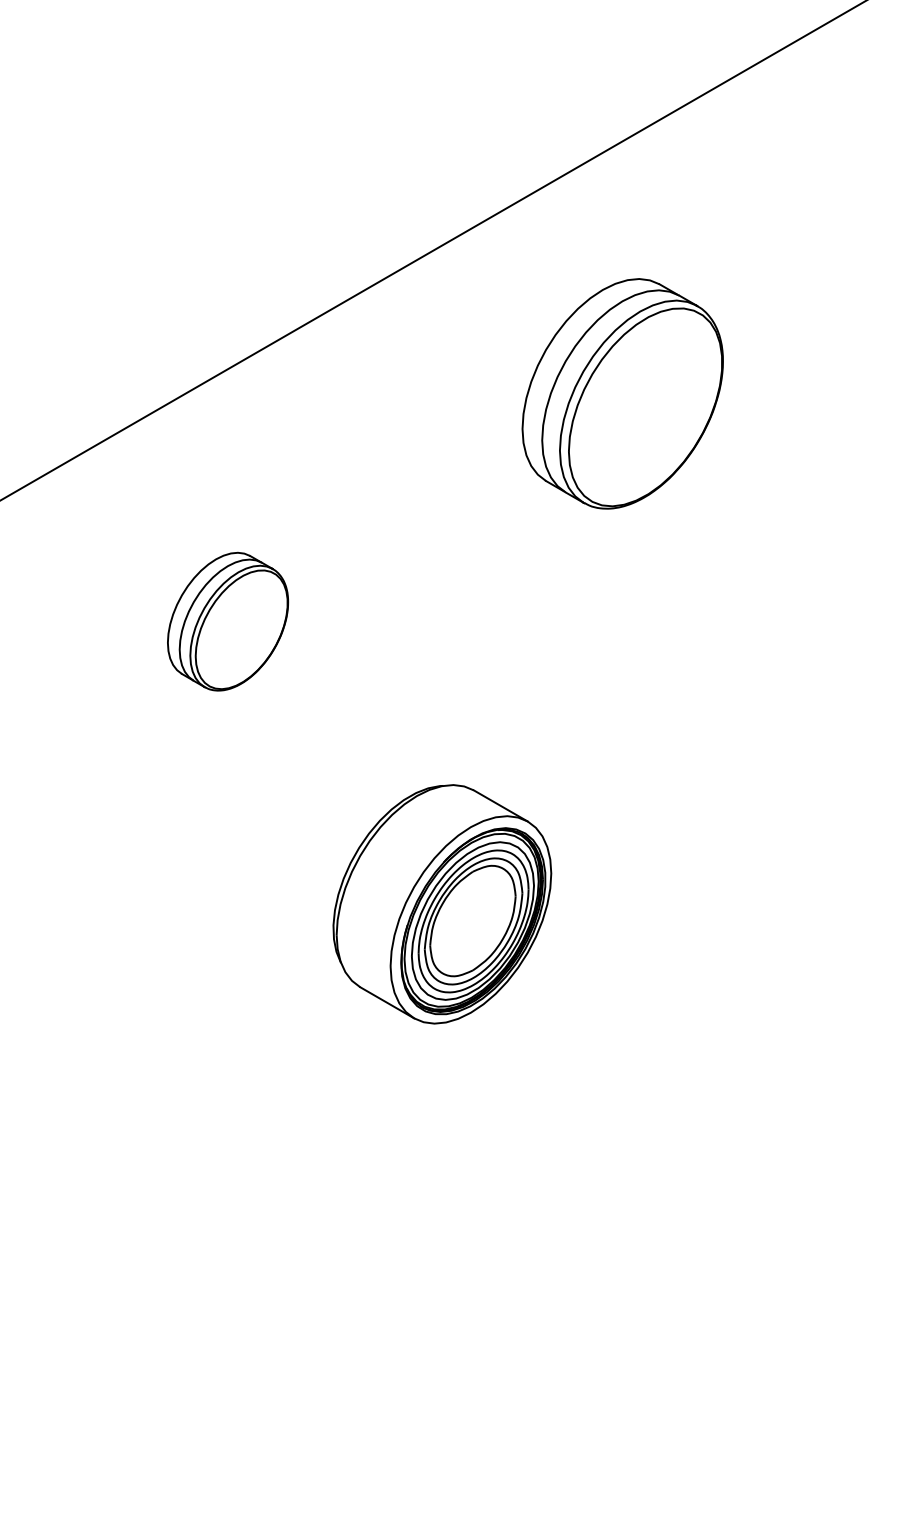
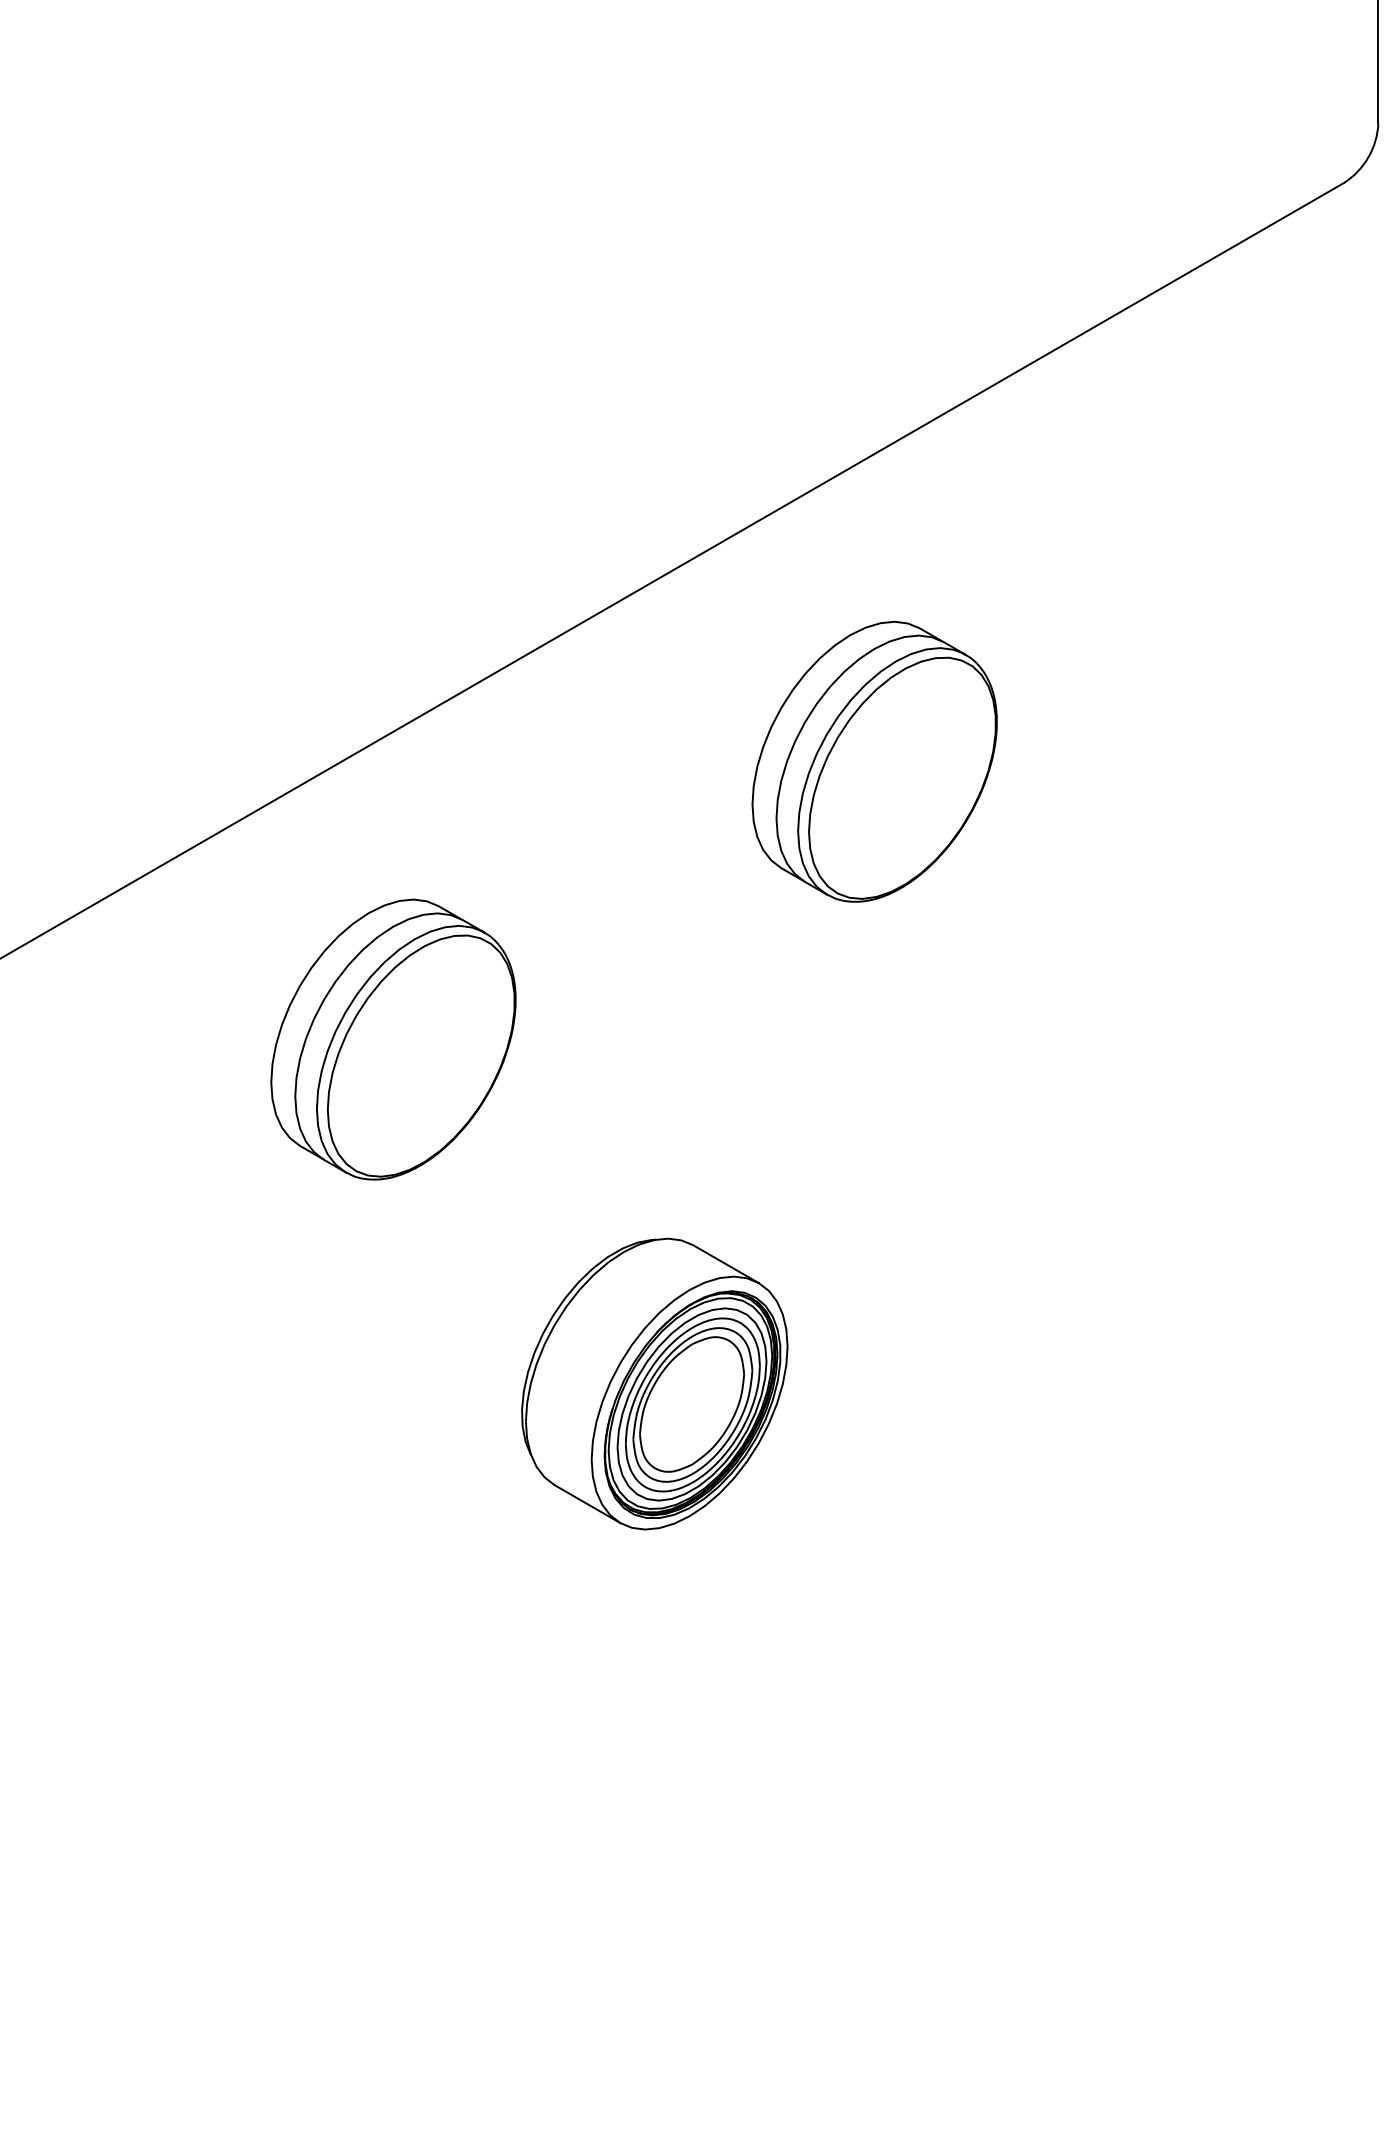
part: (228, 621) -> (393, 1039), size x1.67

